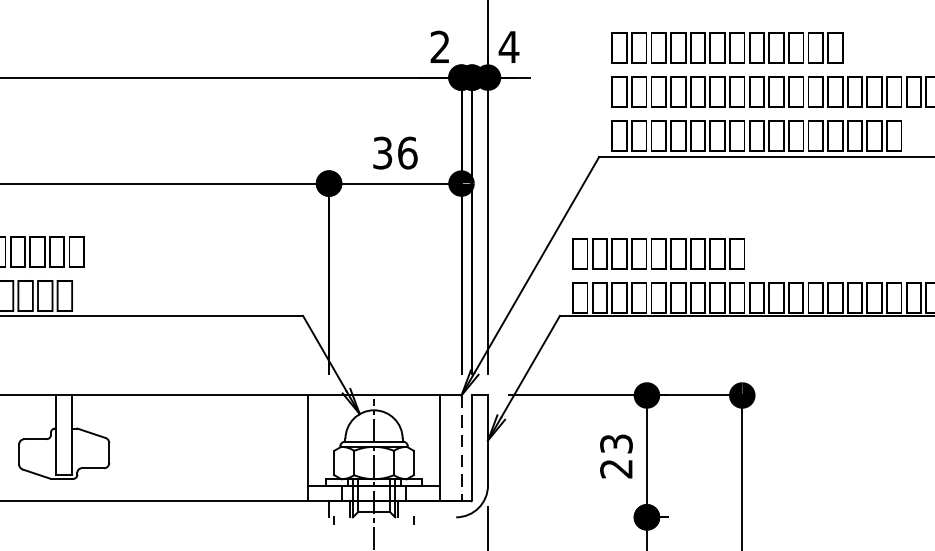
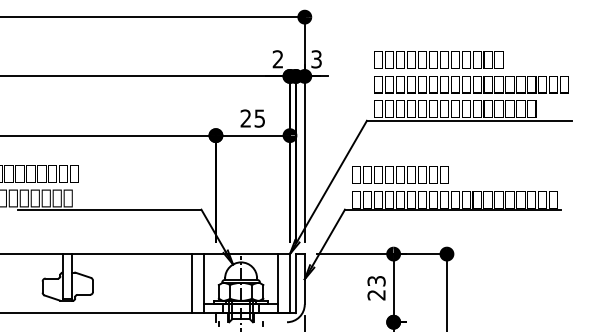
text: (508, 47) -> (316, 59), 4 -> 3
text: (394, 152) -> (252, 118), 36 -> 25
line: (287, 448) -> (192, 283), added
line: (460, 448) -> (289, 283), dashed -> solid

